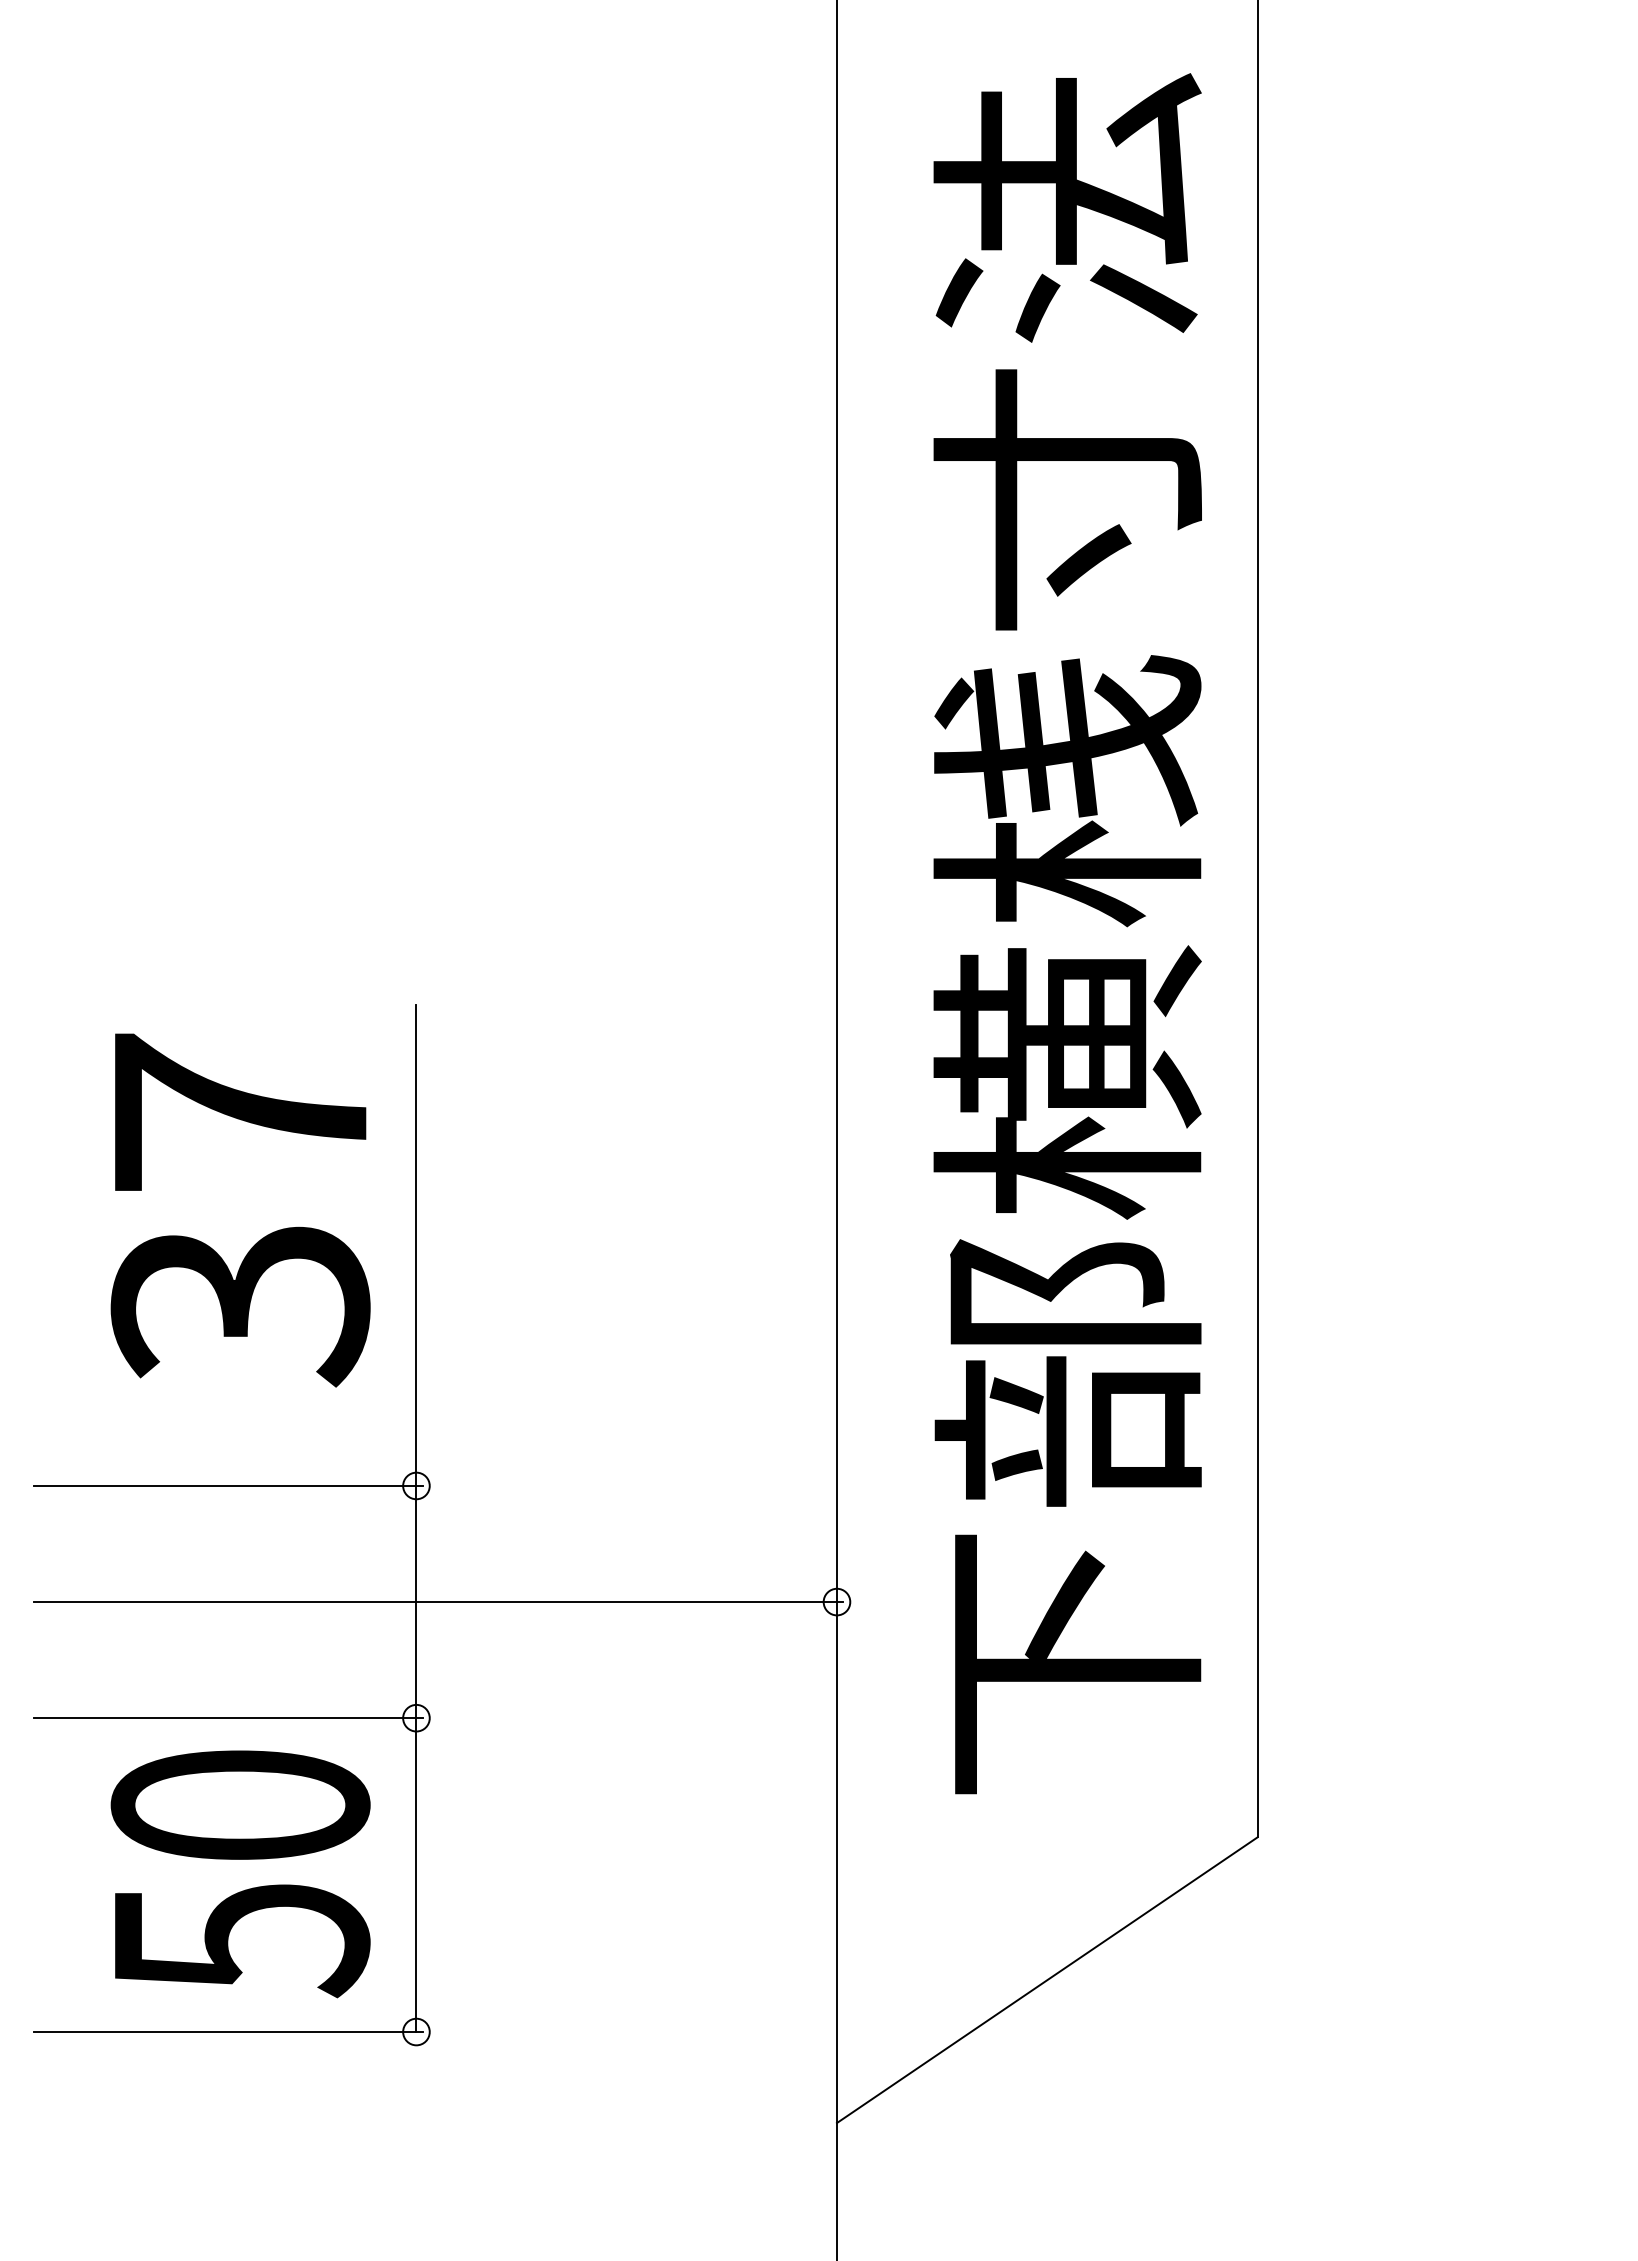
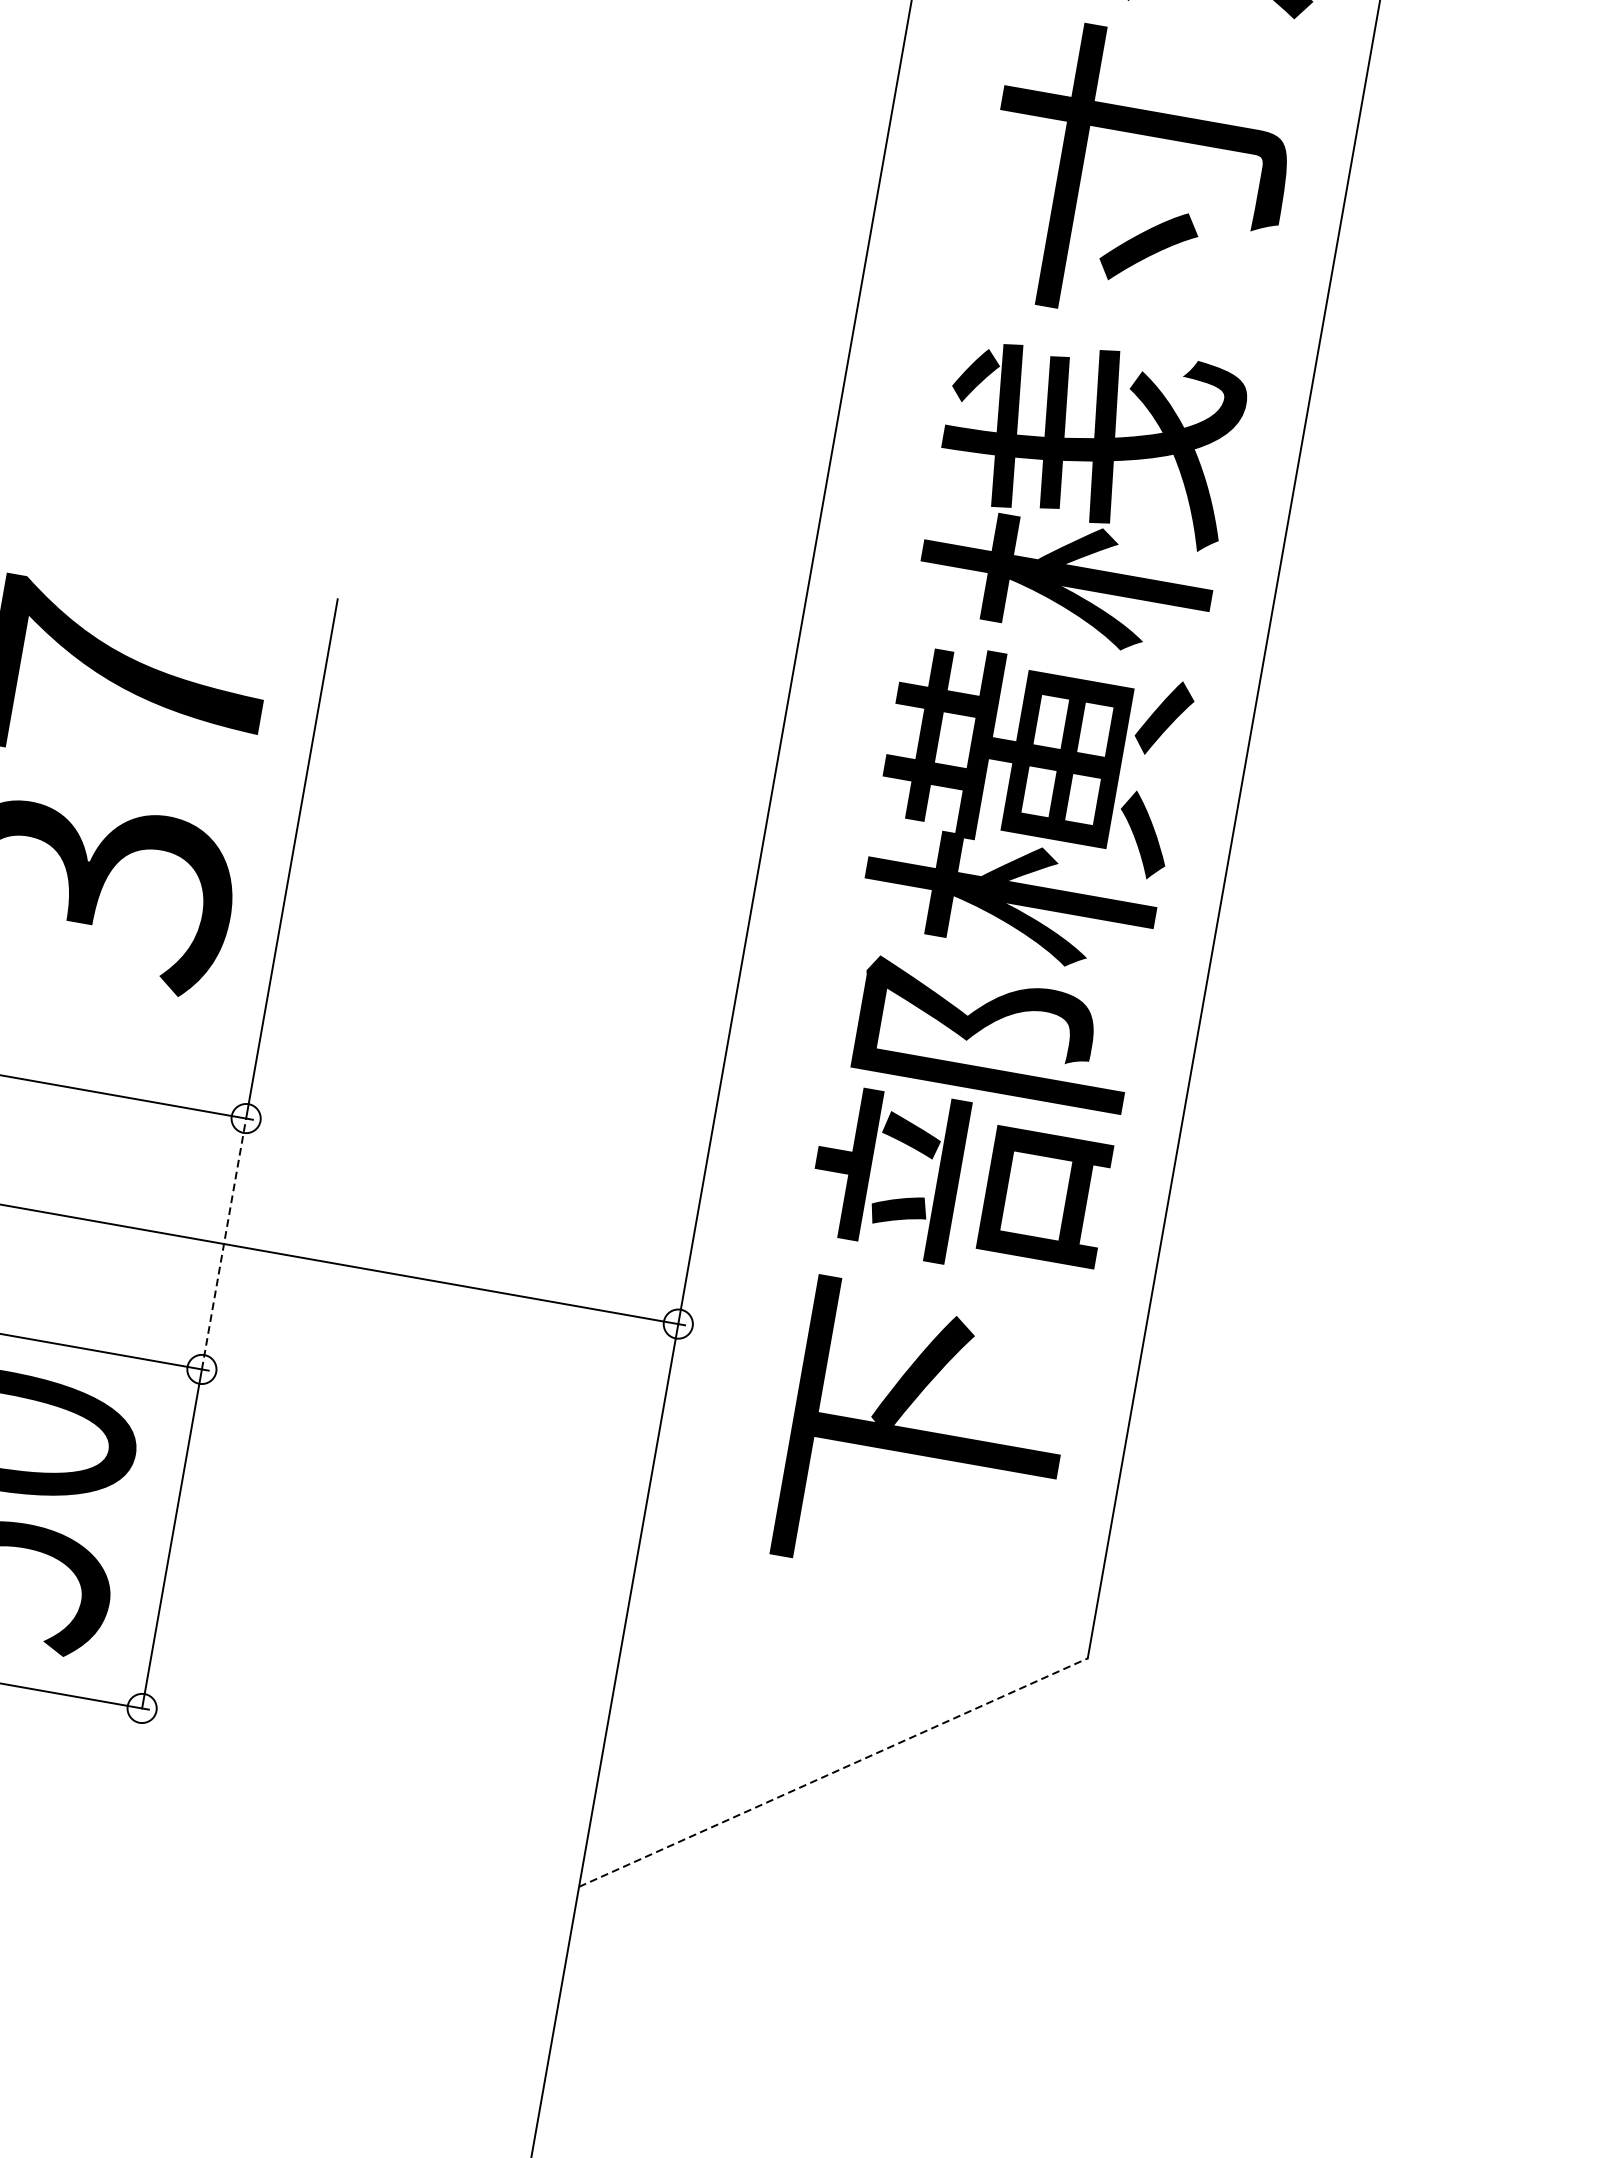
line: (416, 1601) -> (224, 1243), solid -> dashed
line: (1047, 1979) -> (833, 1771), solid -> dashed

